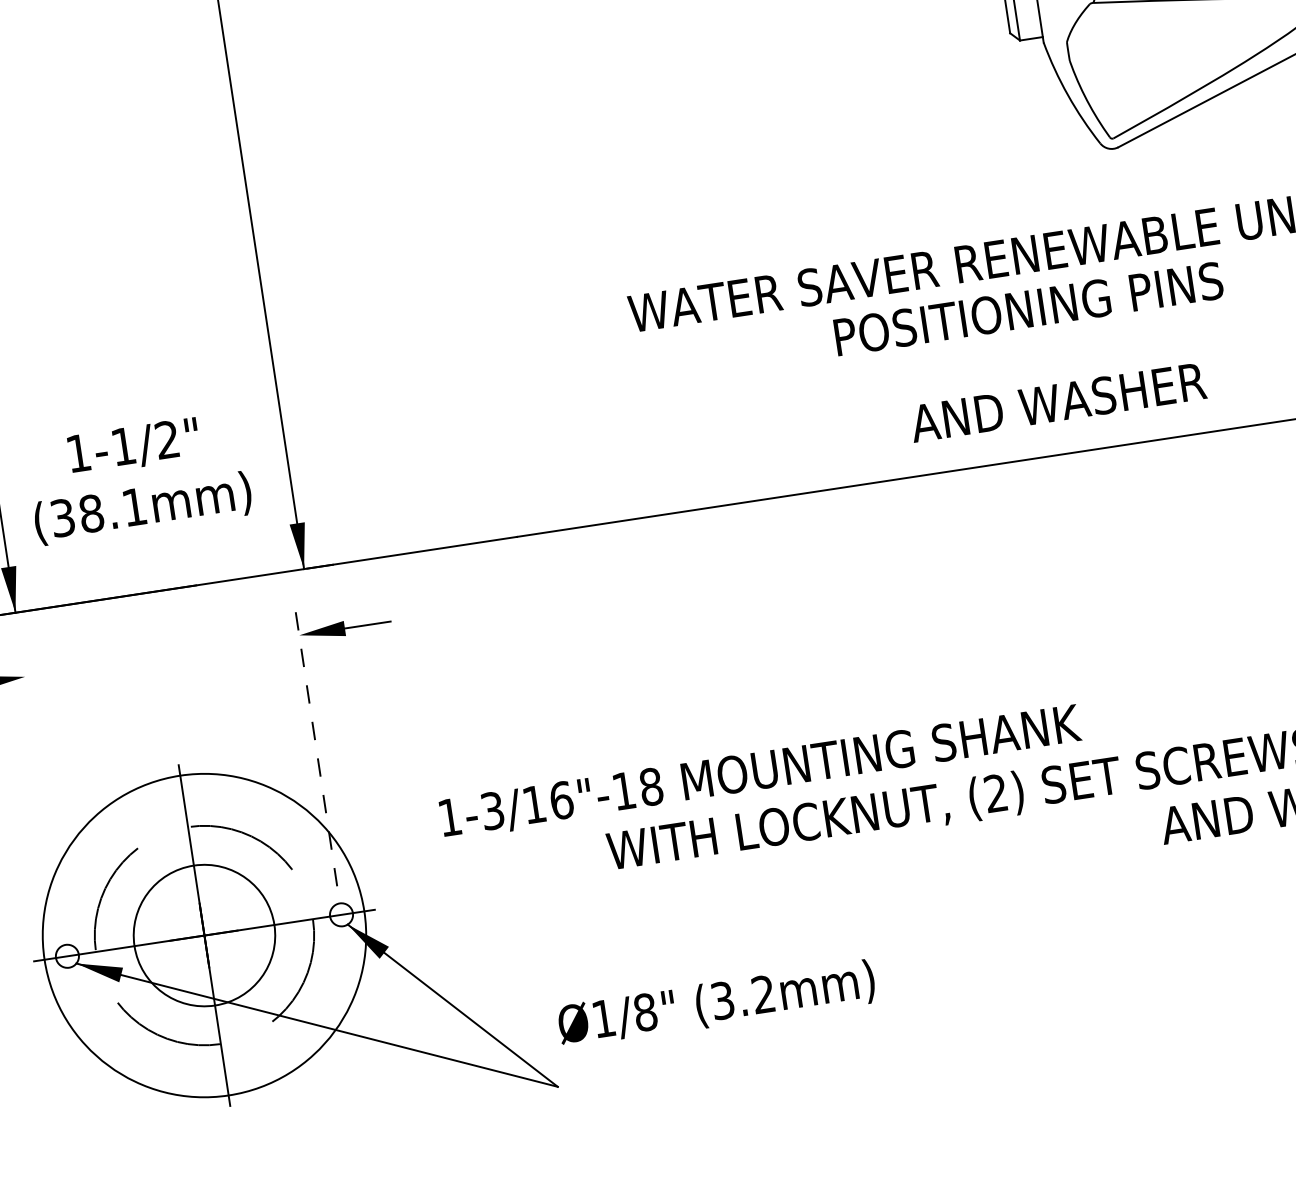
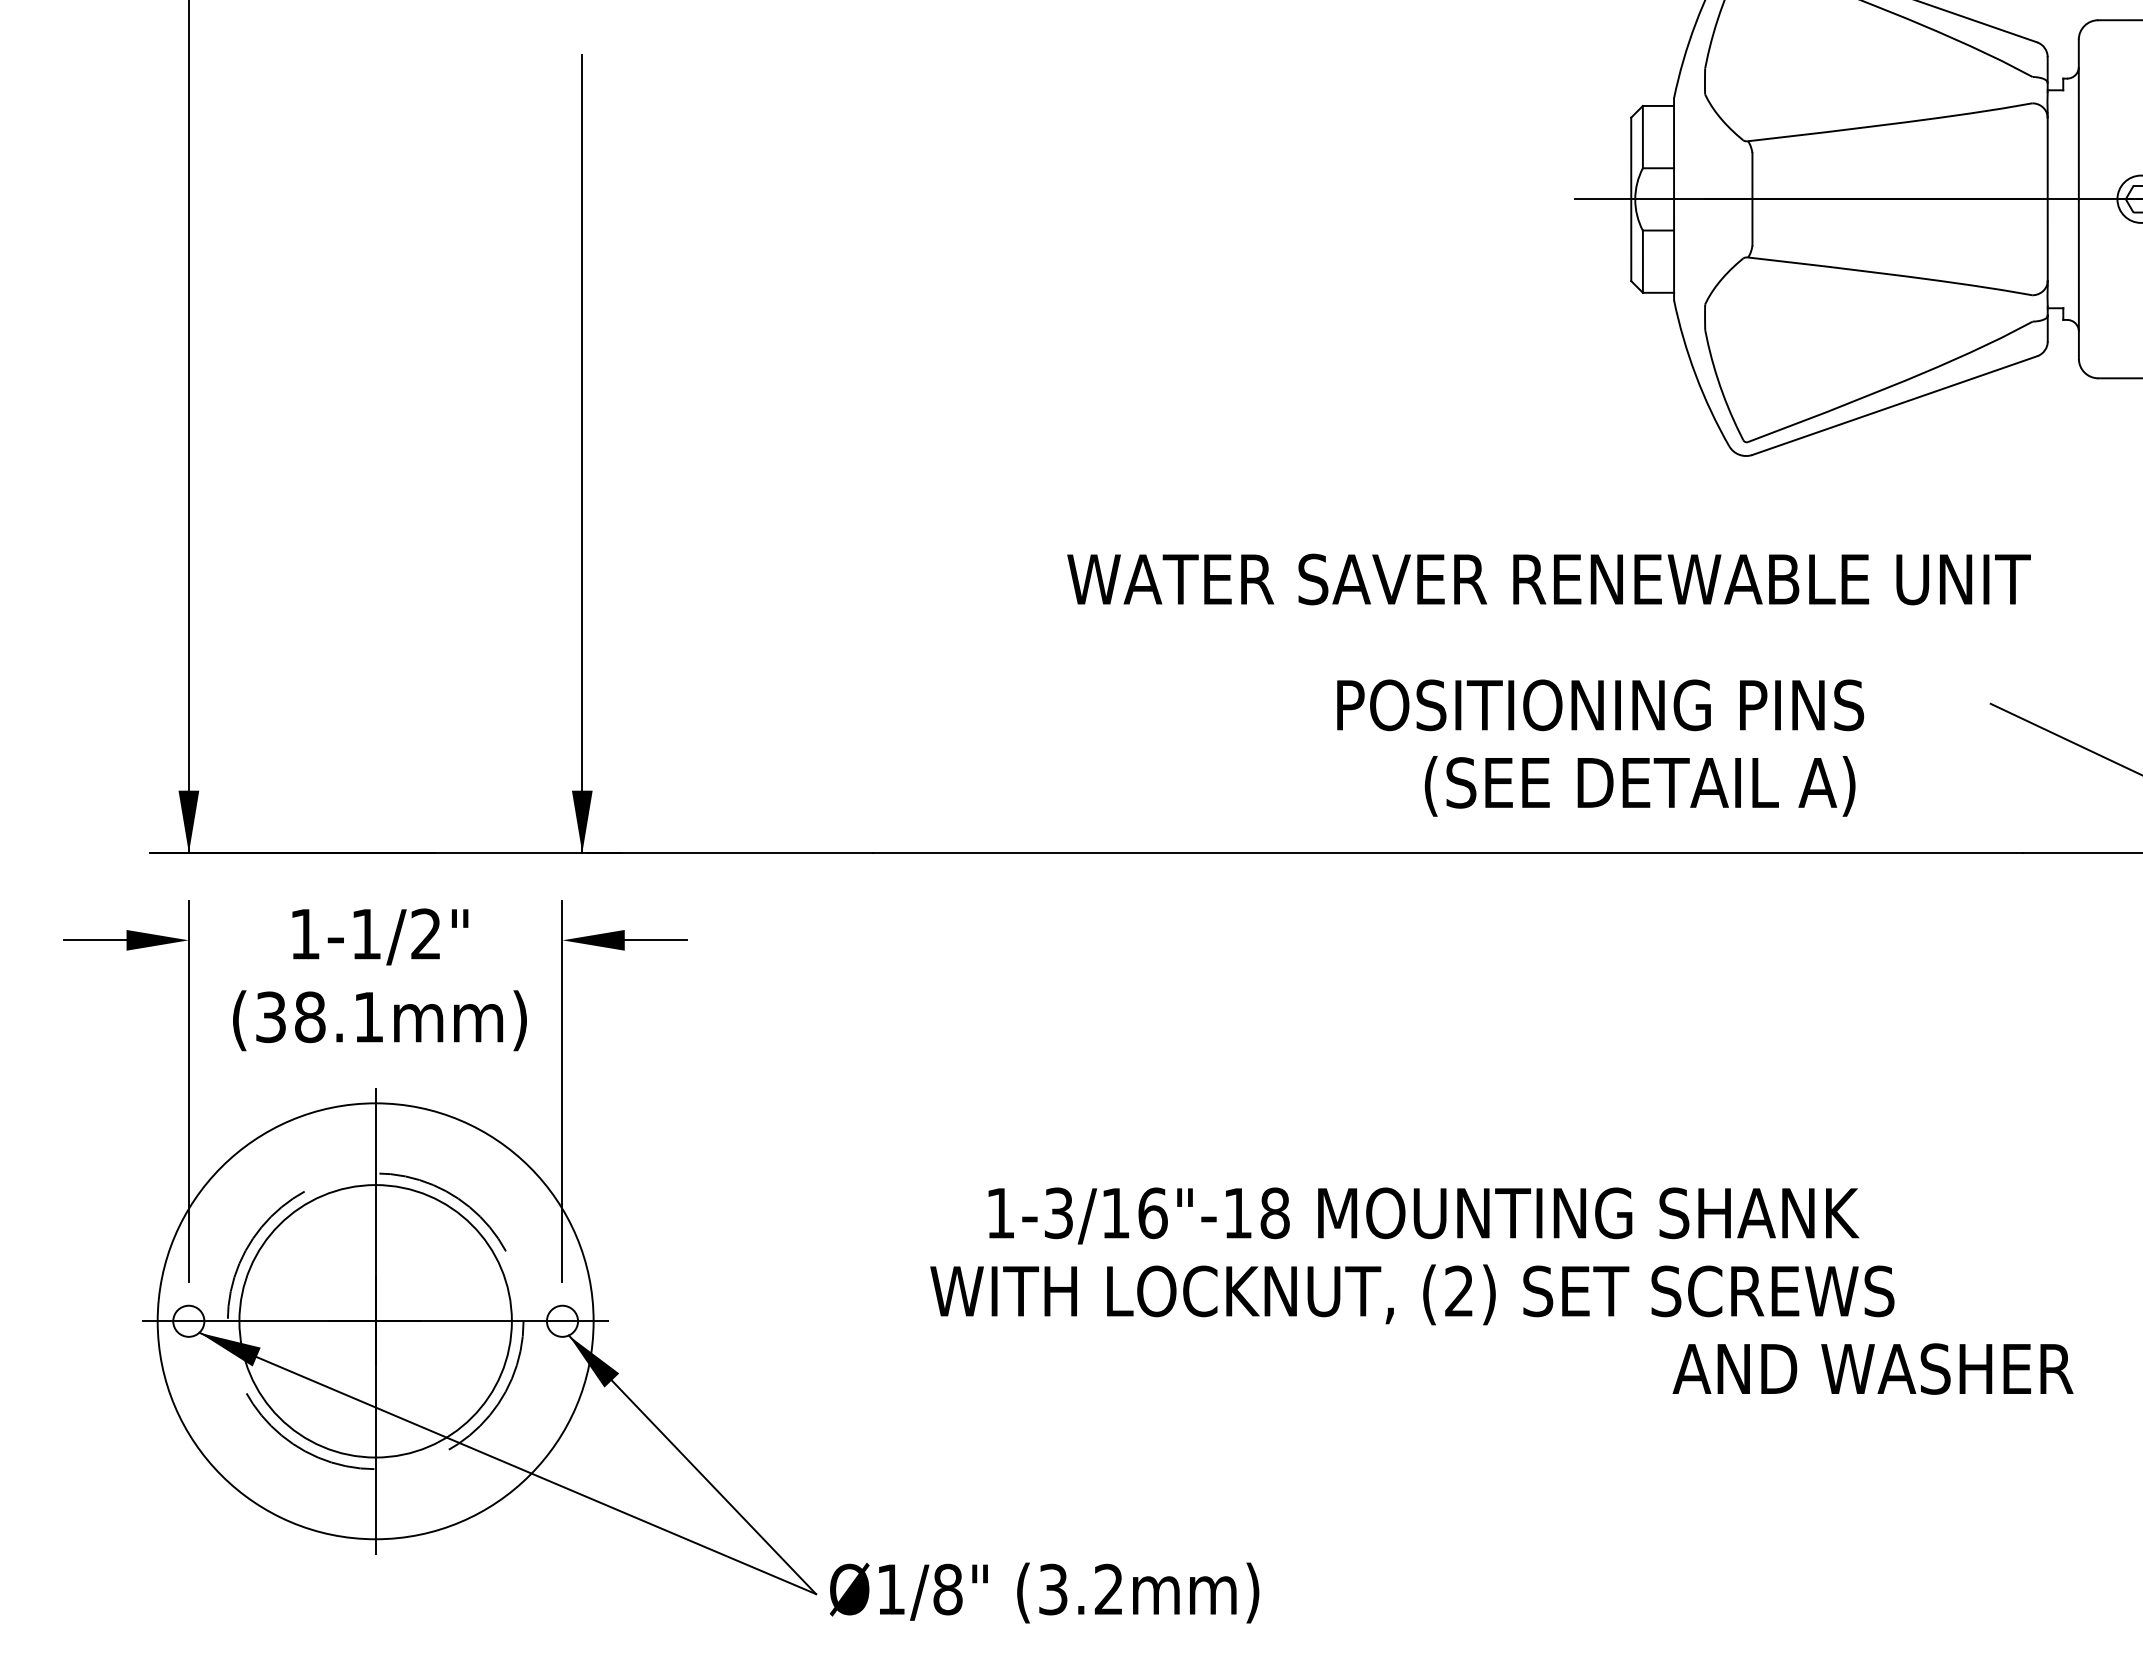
text: (1028, 309) -> (1600, 705), moved
text: (1070, 403) -> (1637, 786), AND WASHER -> (SEE DETAIL A)
text: (138, 478) -> (379, 979), moved
line: (316, 746) -> (562, 1091), dashed -> solid
text: (760, 772) -> (1423, 1215), moved
line: (41, 787) -> (188, 1091), added
circle: (204, 935) -> (375, 1321), size x1.43
text: (716, 1003) -> (1044, 1592), moved

